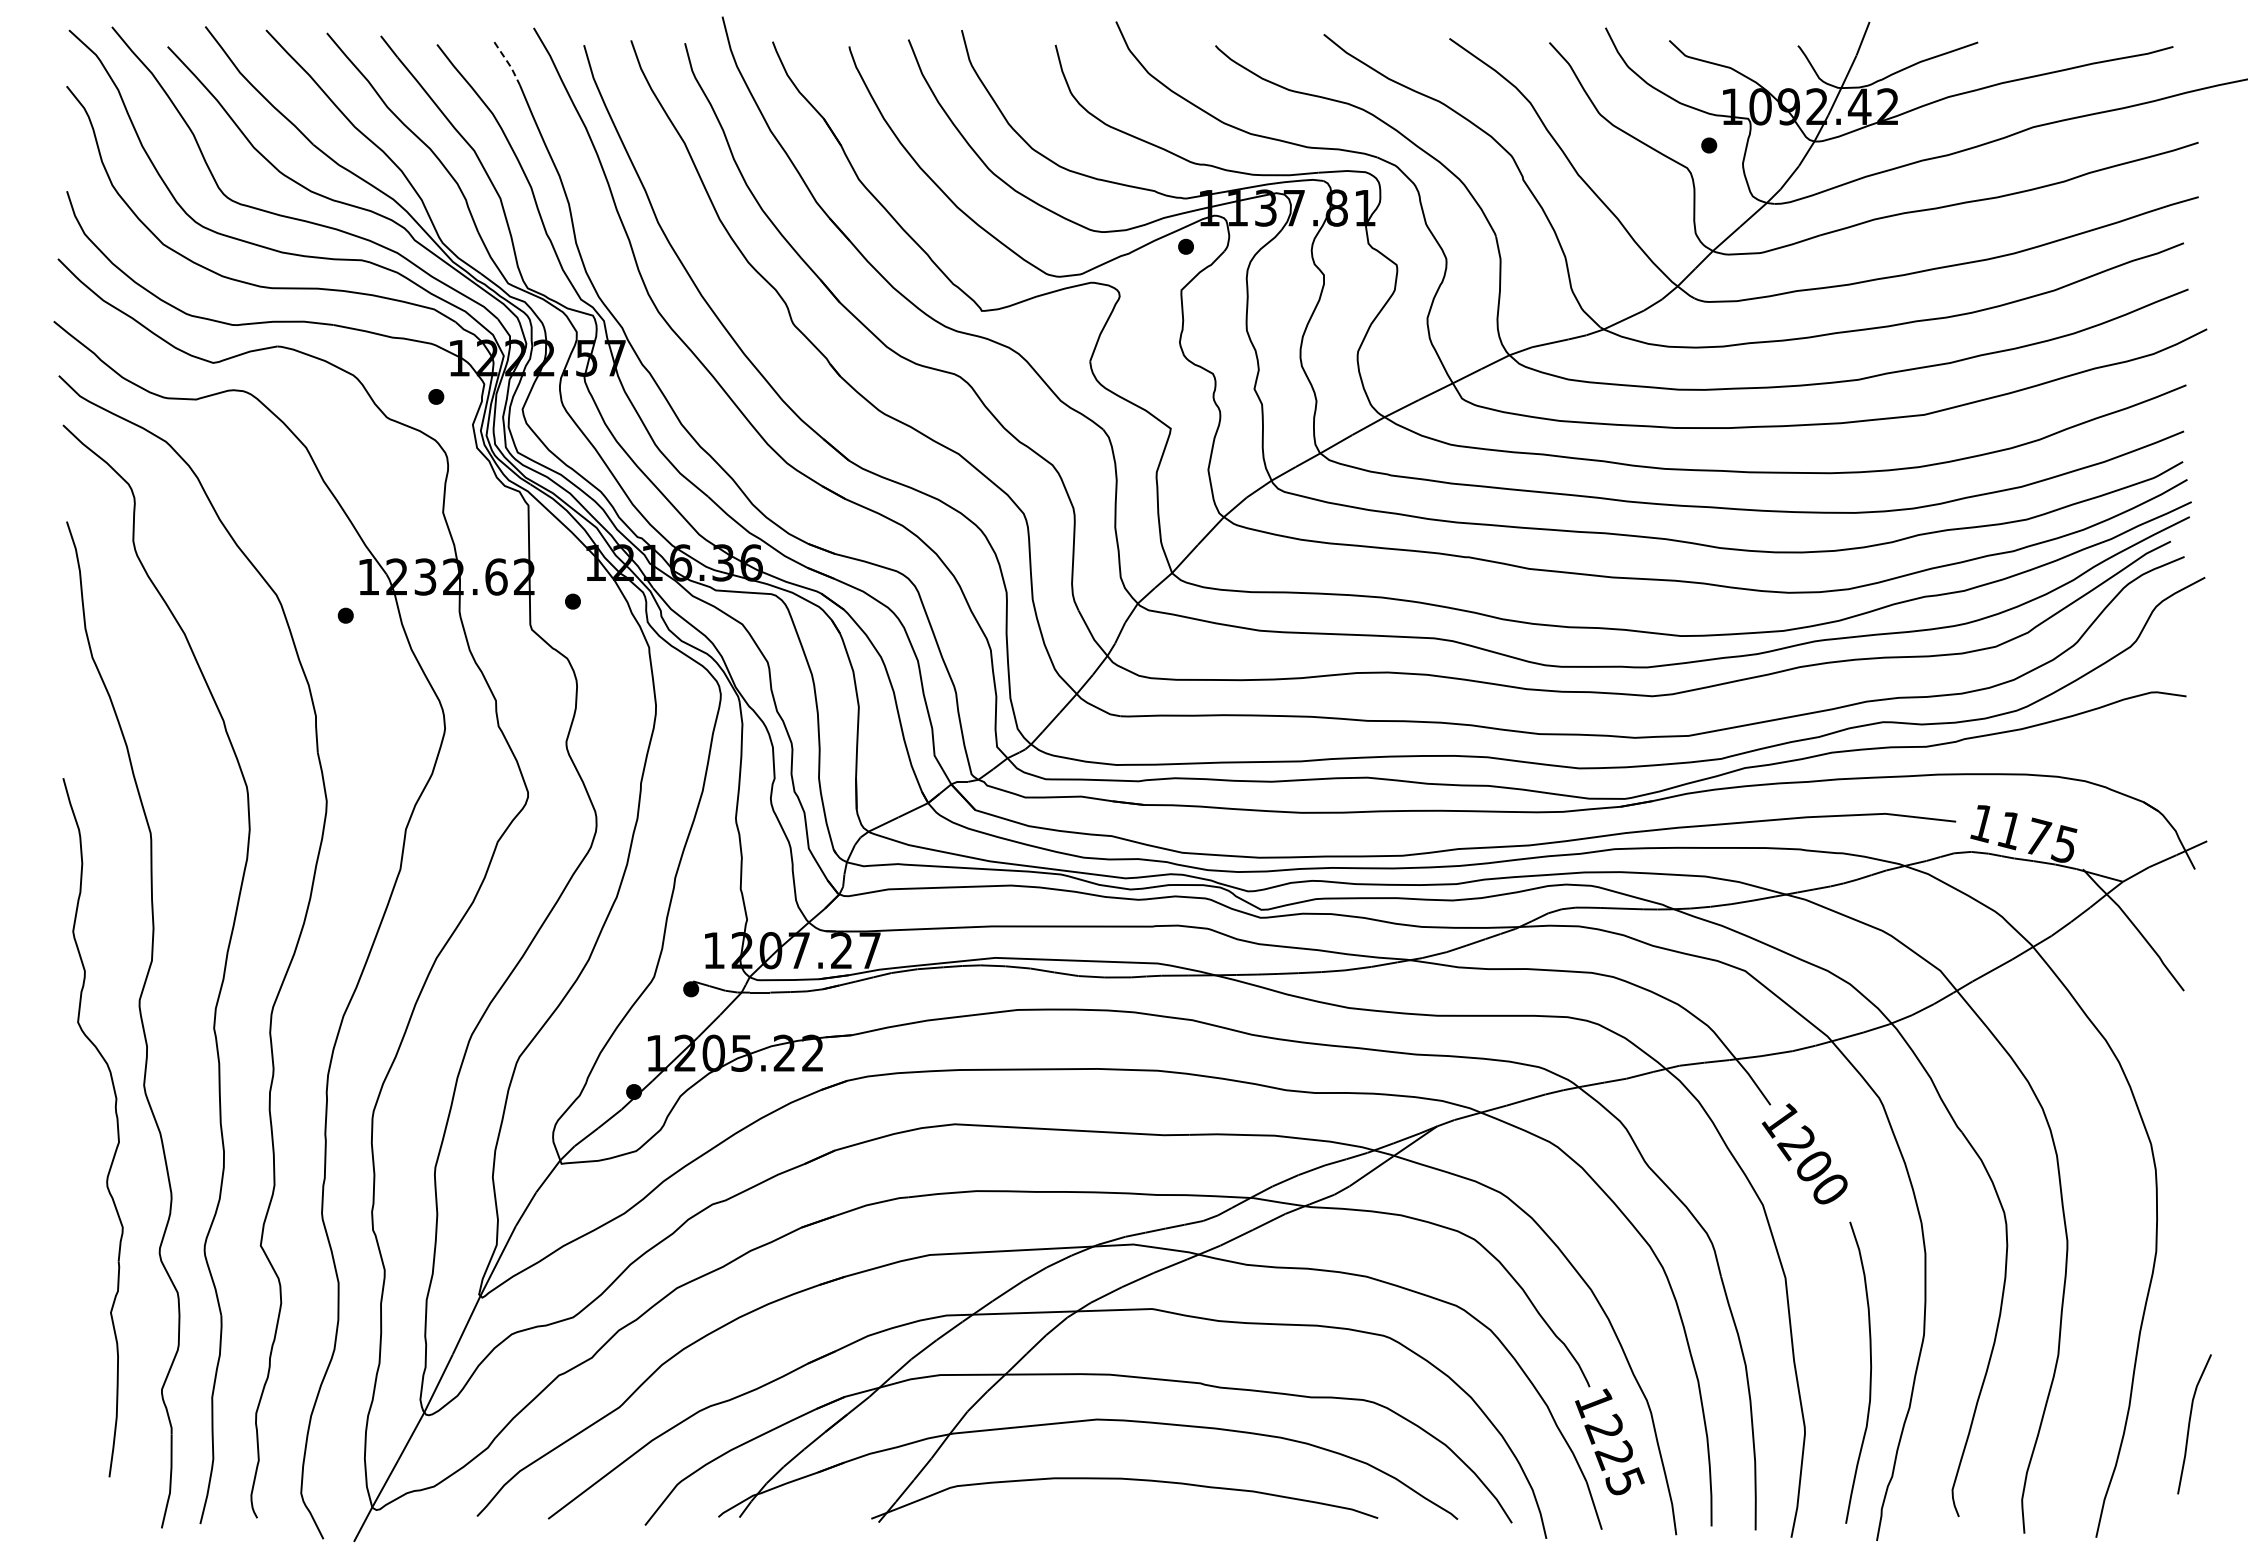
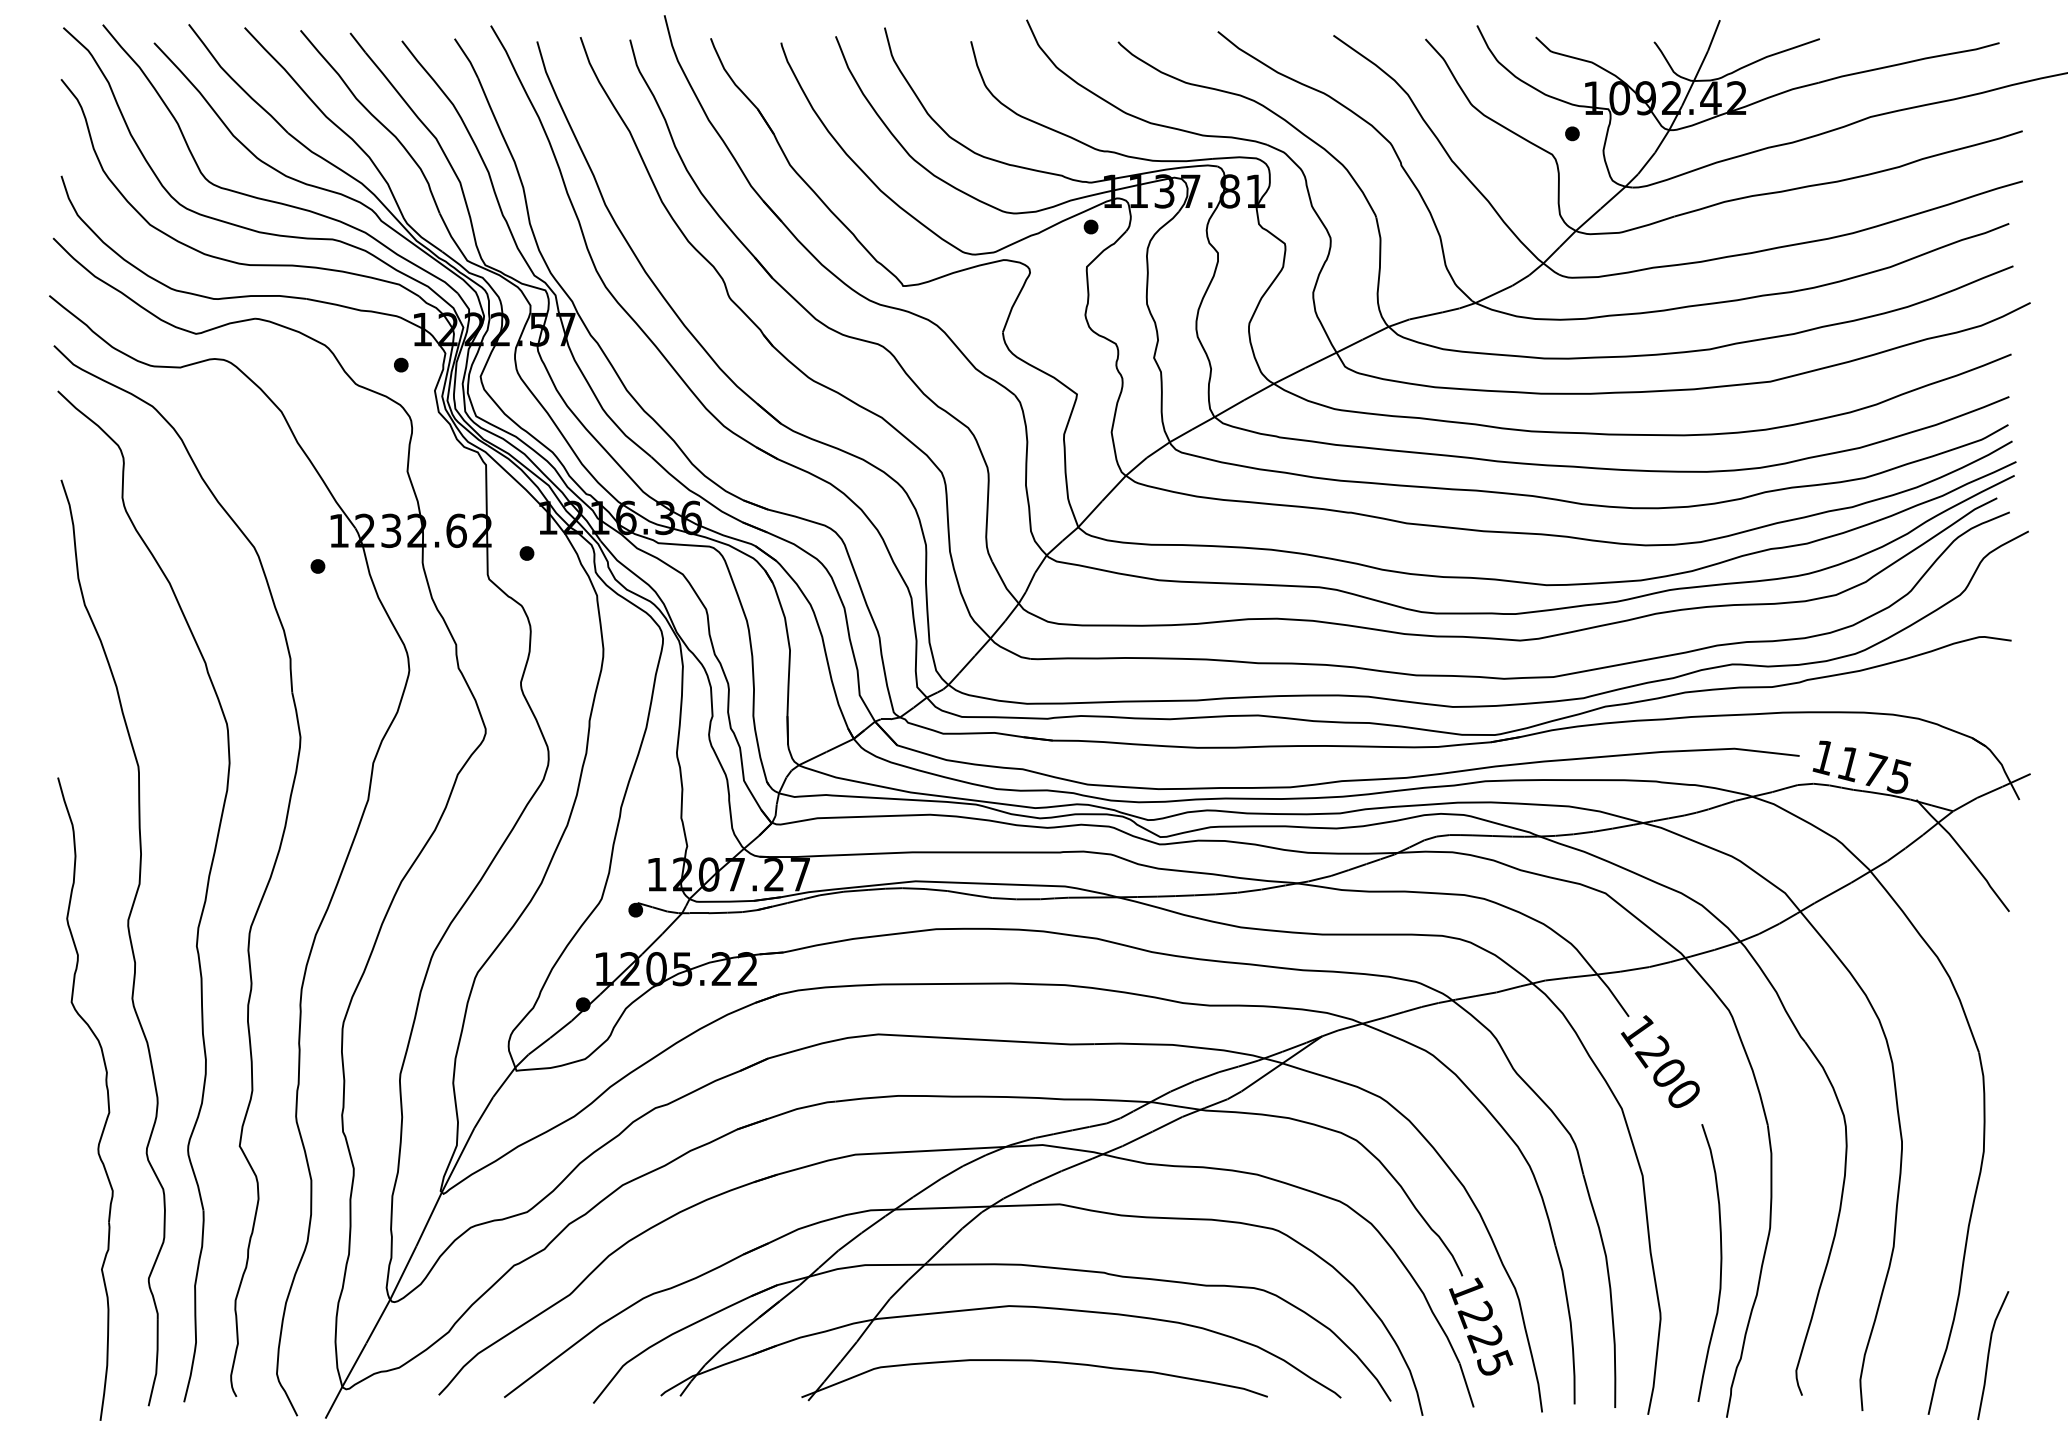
line: (508, 63) -> (467, 58), dashed -> solid
part: (116, 1123) -> (106, 1095), moved
curve: (2190, 1423) -> (1989, 1354), moved

